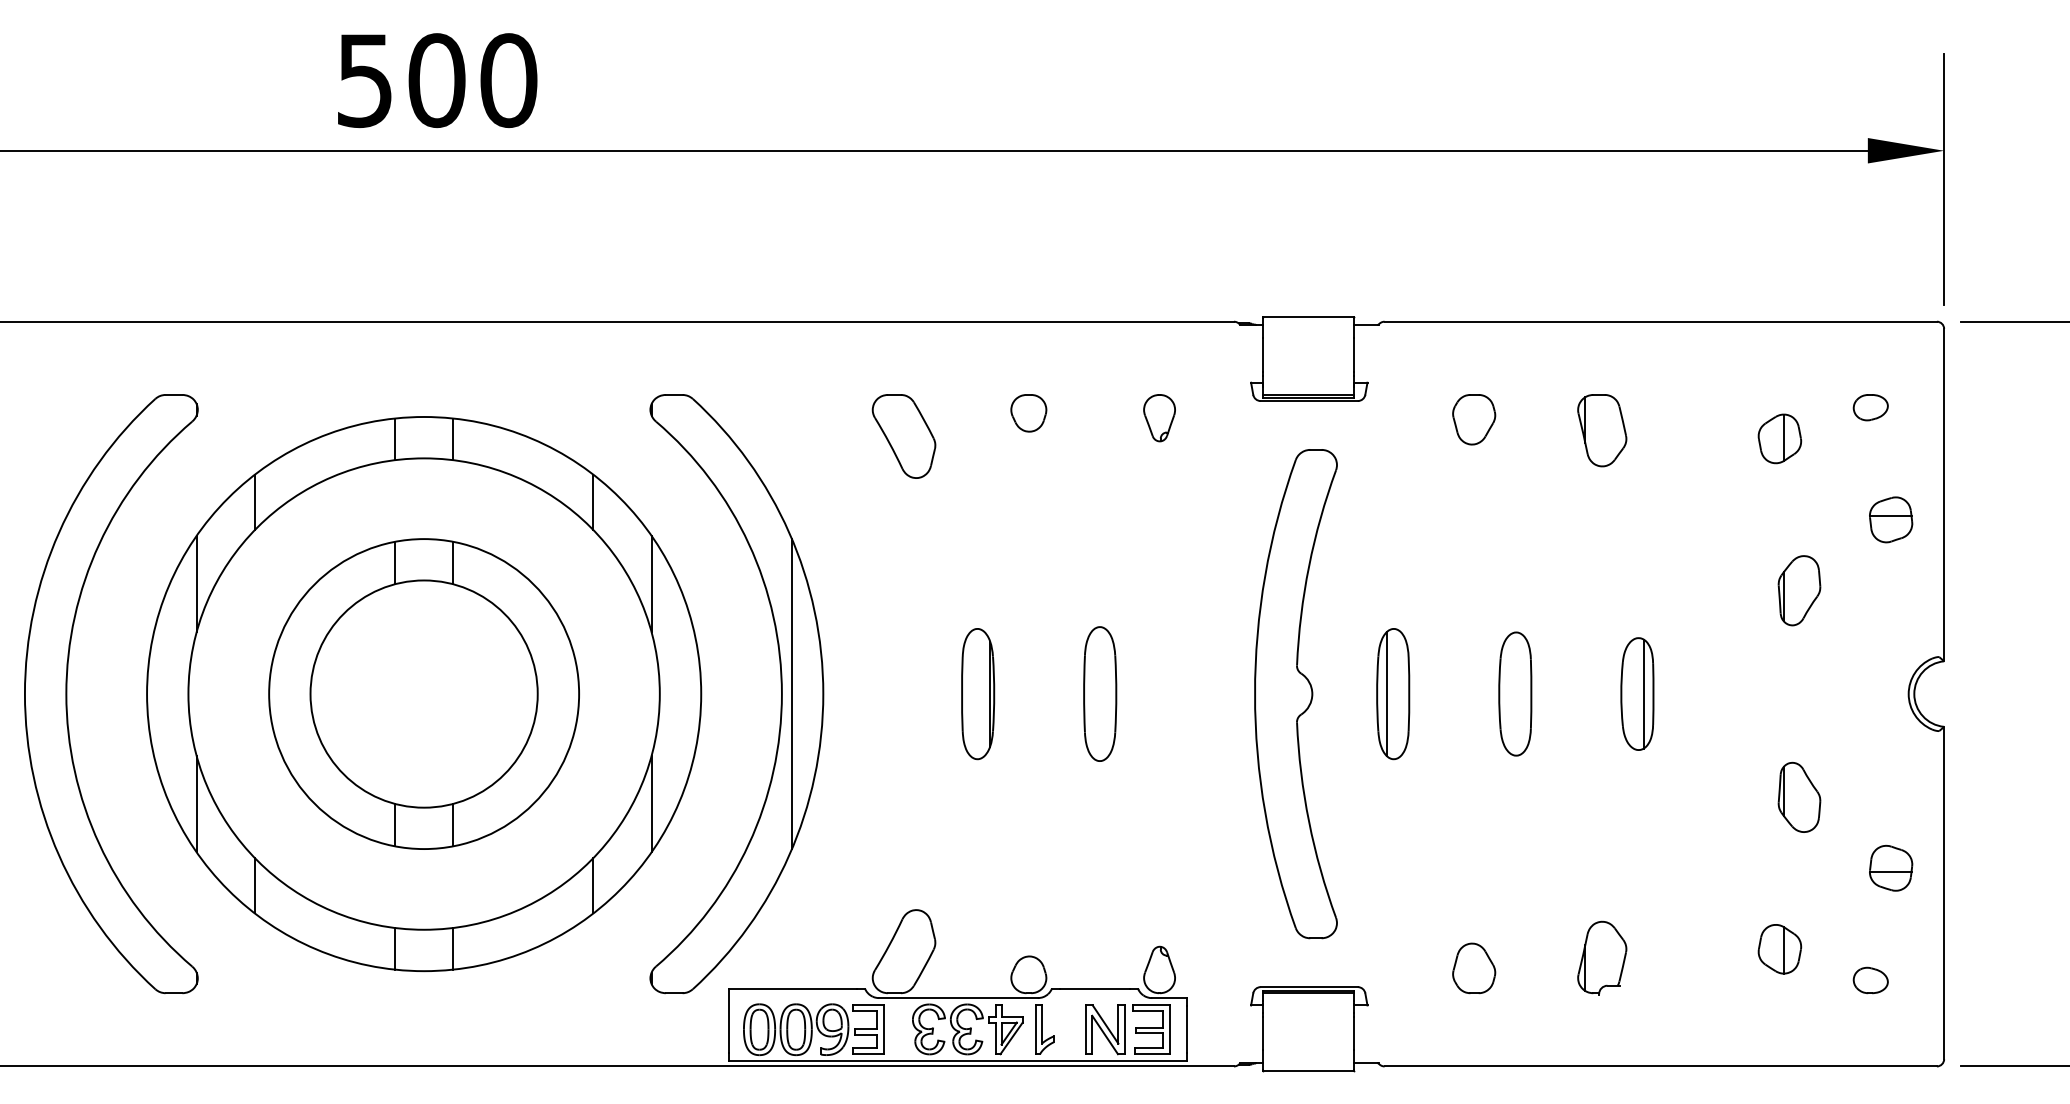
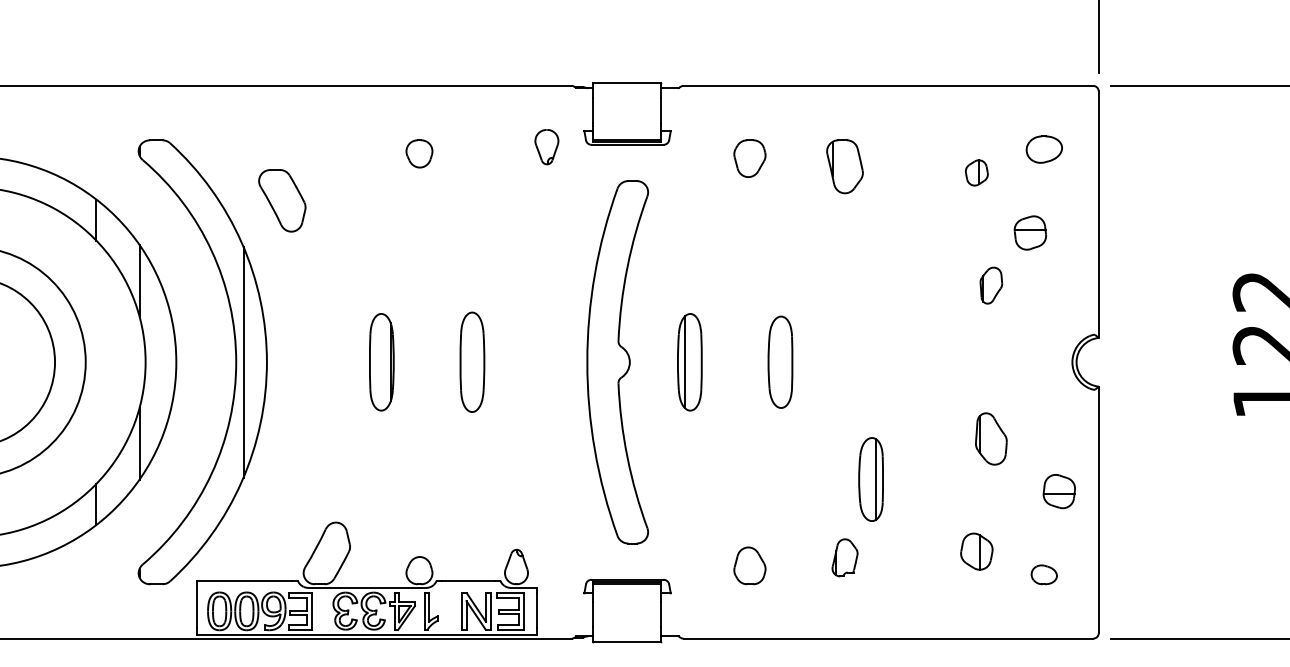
part: (1870, 407) -> (1044, 149), size x1.4
part: (1159, 418) -> (546, 147), moved
part: (903, 436) -> (281, 200), moved
part: (1779, 438) -> (976, 172), size x0.7
part: (1891, 519) -> (1030, 232), moved
part: (1799, 590) -> (991, 285), size x0.7
part: (1637, 693) -> (871, 479), moved
part: (1602, 957) -> (845, 557), size x0.7

